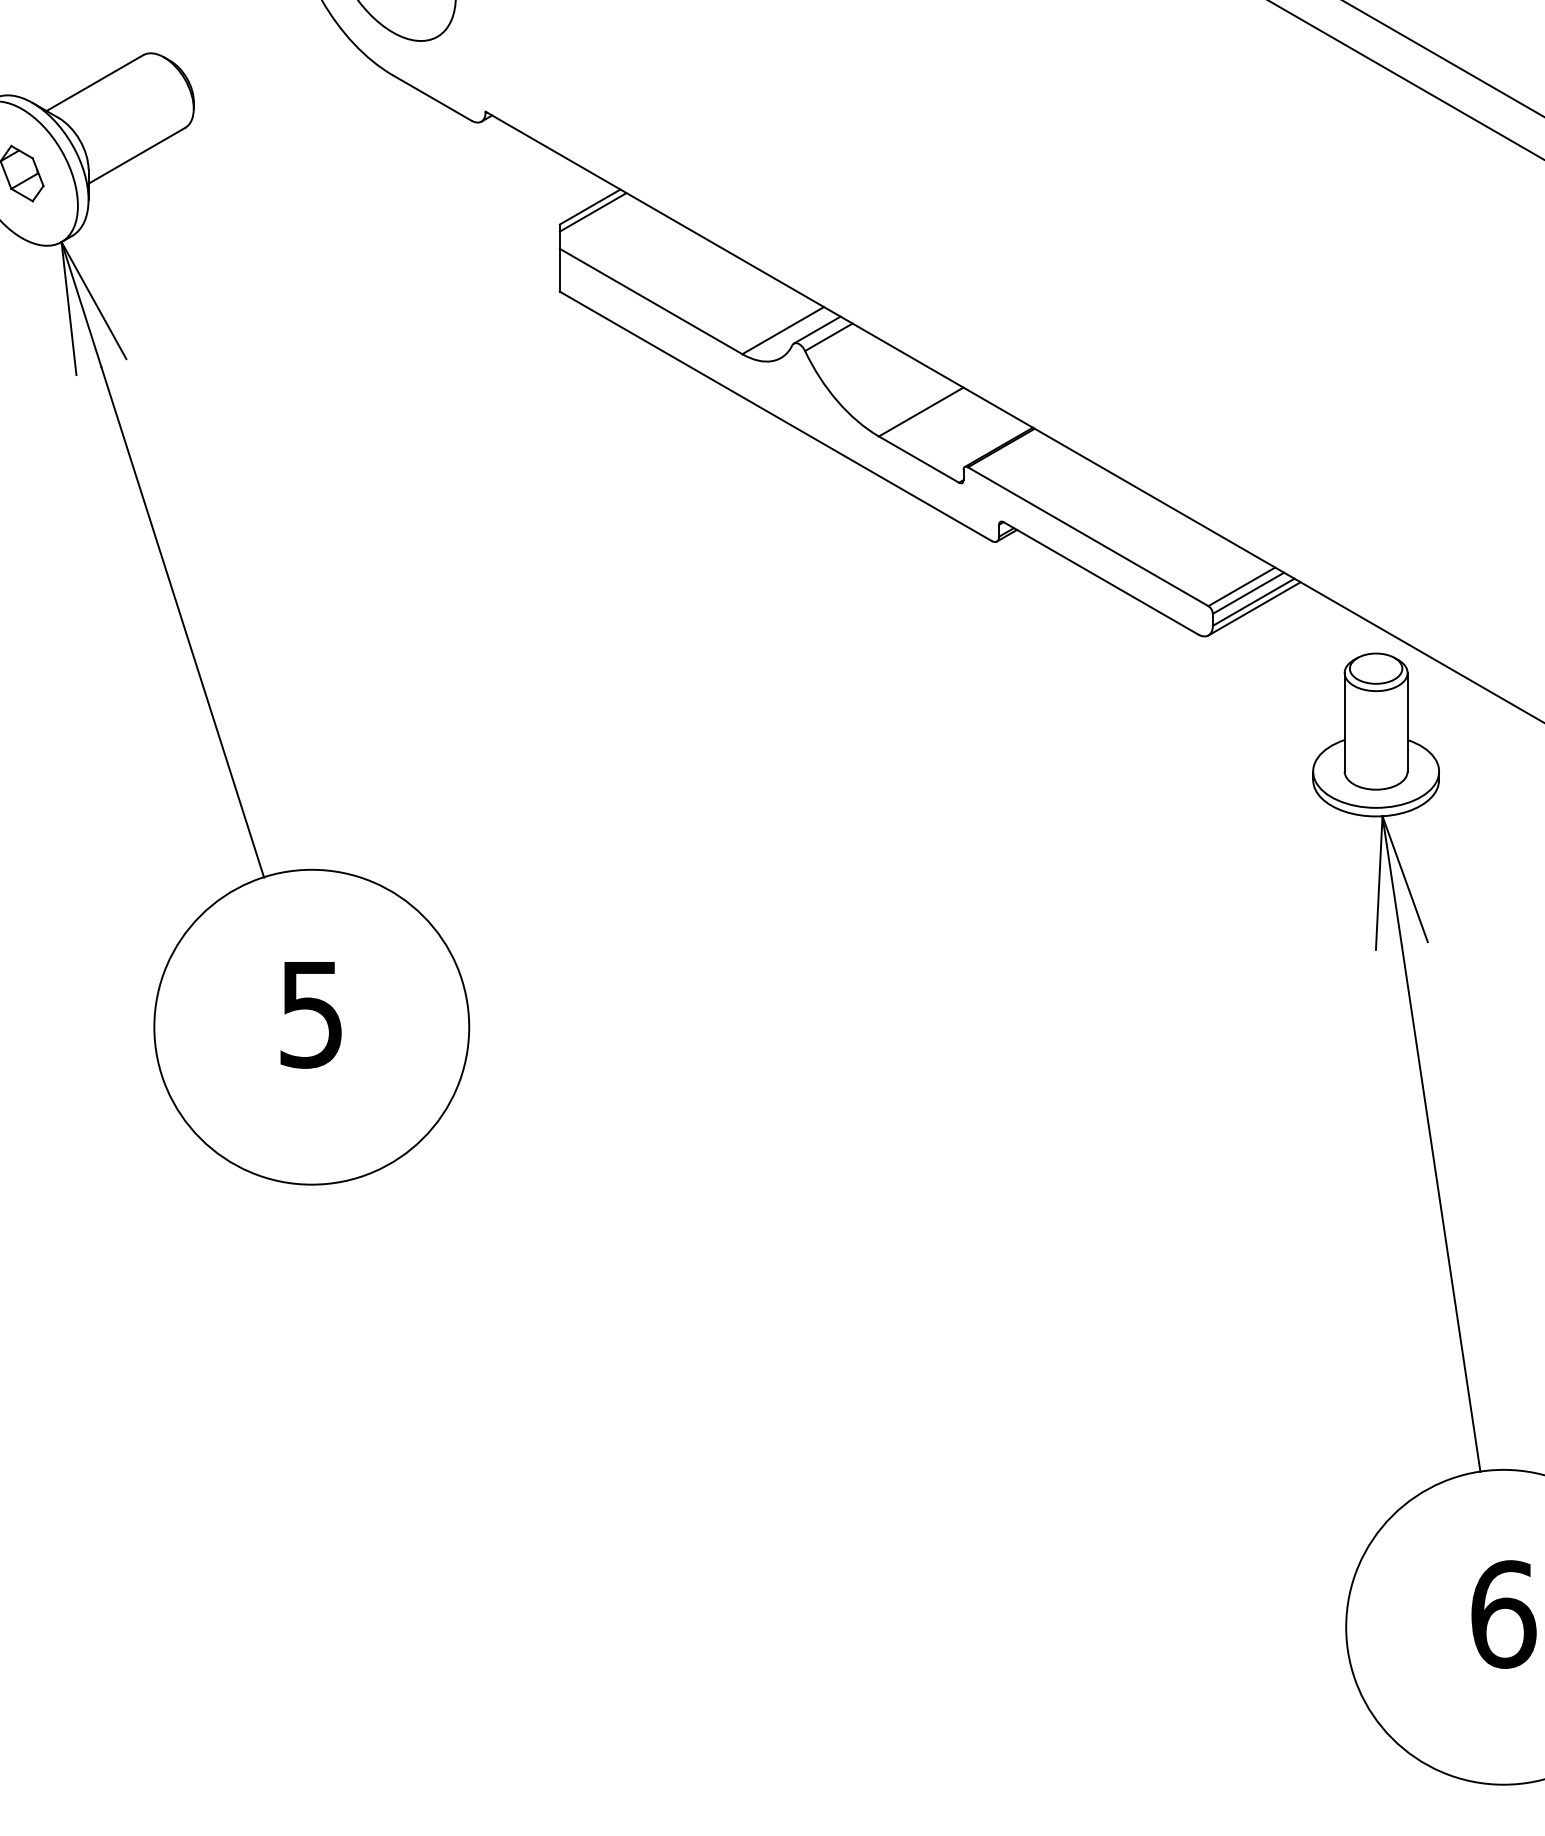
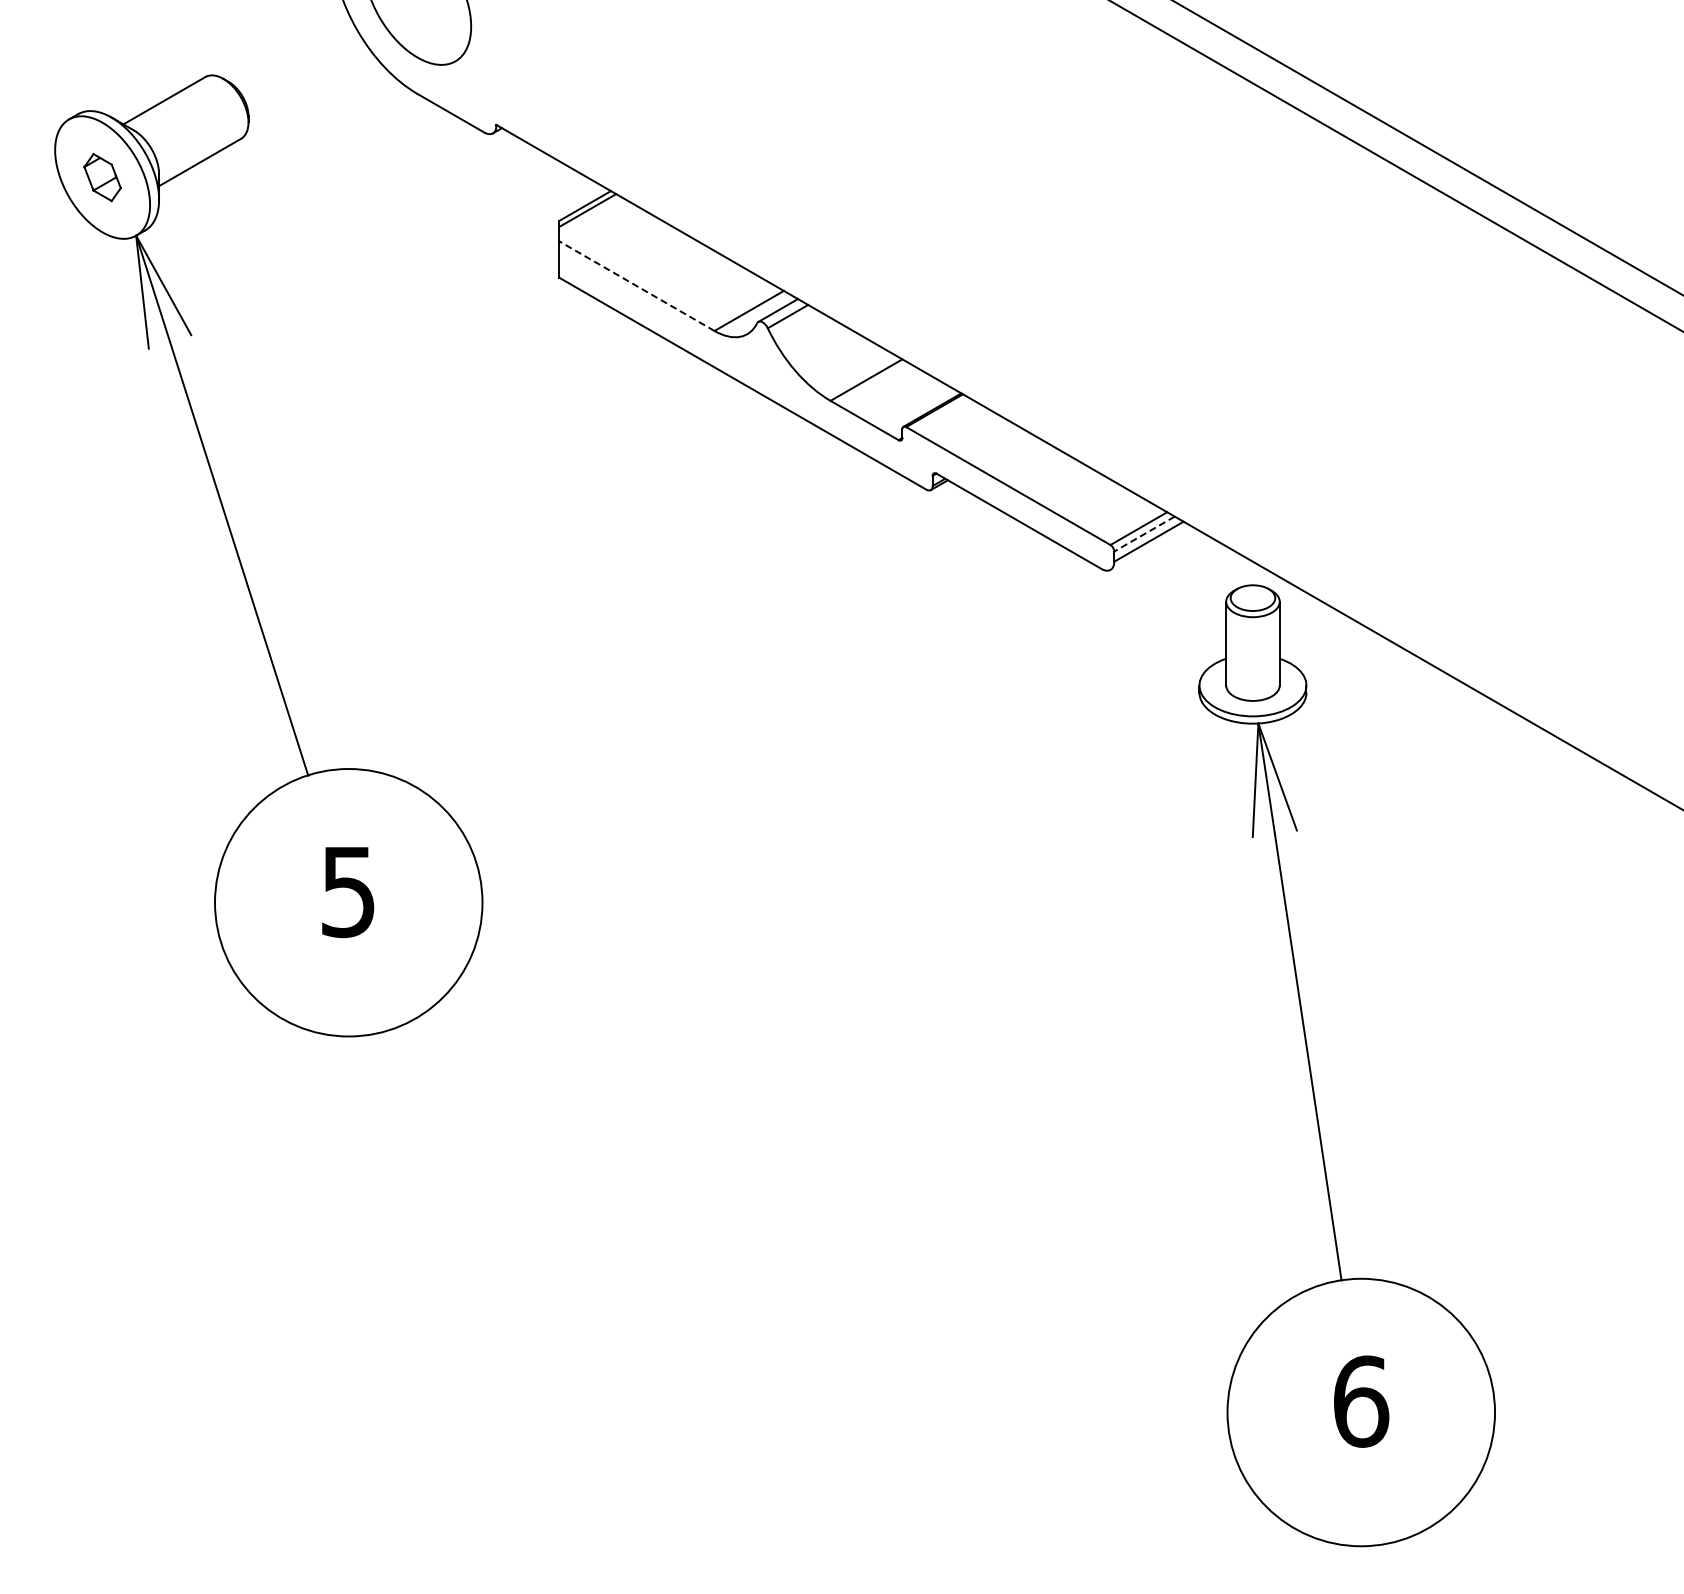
line: (651, 301) -> (637, 286), solid -> dashed
line: (1248, 593) -> (1144, 534), solid -> dashed
line: (1254, 607) -> (1149, 546), removed

